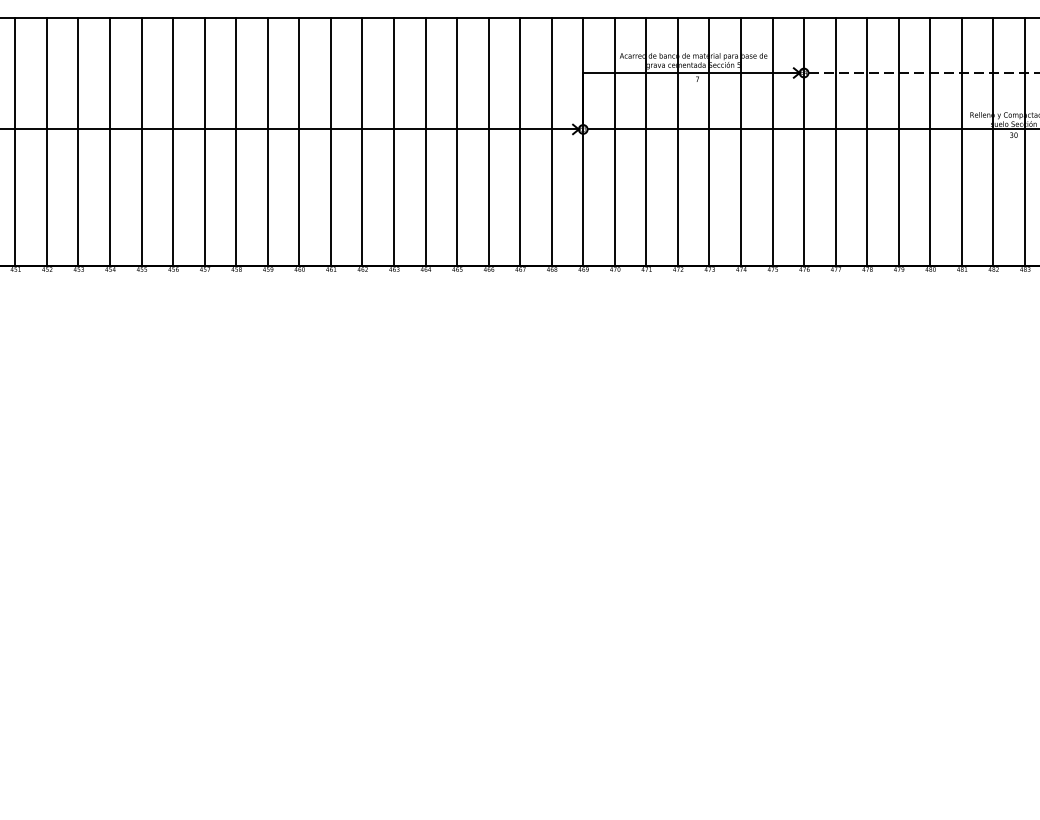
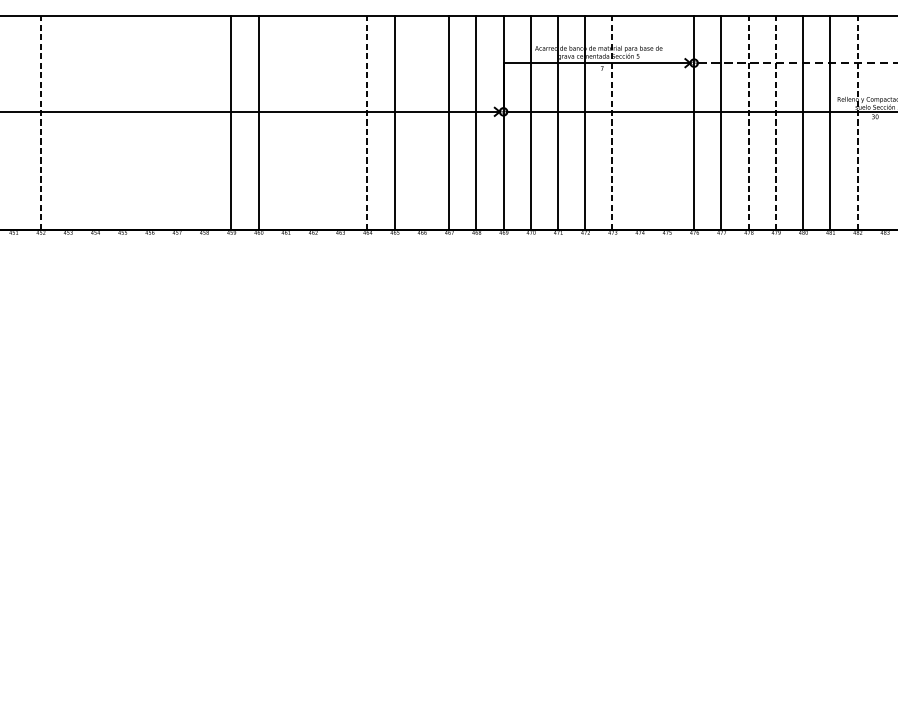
line: (15, 142) -> (13, 123), removed
line: (46, 142) -> (40, 123), solid -> dashed
line: (78, 142) -> (67, 123), removed
line: (110, 142) -> (95, 123), removed
line: (141, 142) -> (122, 123), removed
line: (173, 142) -> (149, 123), removed
line: (204, 142) -> (176, 123), removed
line: (236, 142) -> (204, 123), removed
line: (330, 142) -> (285, 123), removed
line: (362, 142) -> (313, 123), removed
line: (393, 142) -> (339, 123), removed
line: (425, 142) -> (367, 123), solid -> dashed
line: (488, 142) -> (421, 123), removed
line: (709, 142) -> (612, 123), solid -> dashed
line: (740, 142) -> (639, 123), removed
line: (772, 142) -> (666, 123), removed
line: (867, 142) -> (748, 123), solid -> dashed
line: (898, 142) -> (775, 123), solid -> dashed
line: (993, 142) -> (857, 123), solid -> dashed
line: (1024, 142) -> (884, 123), removed

